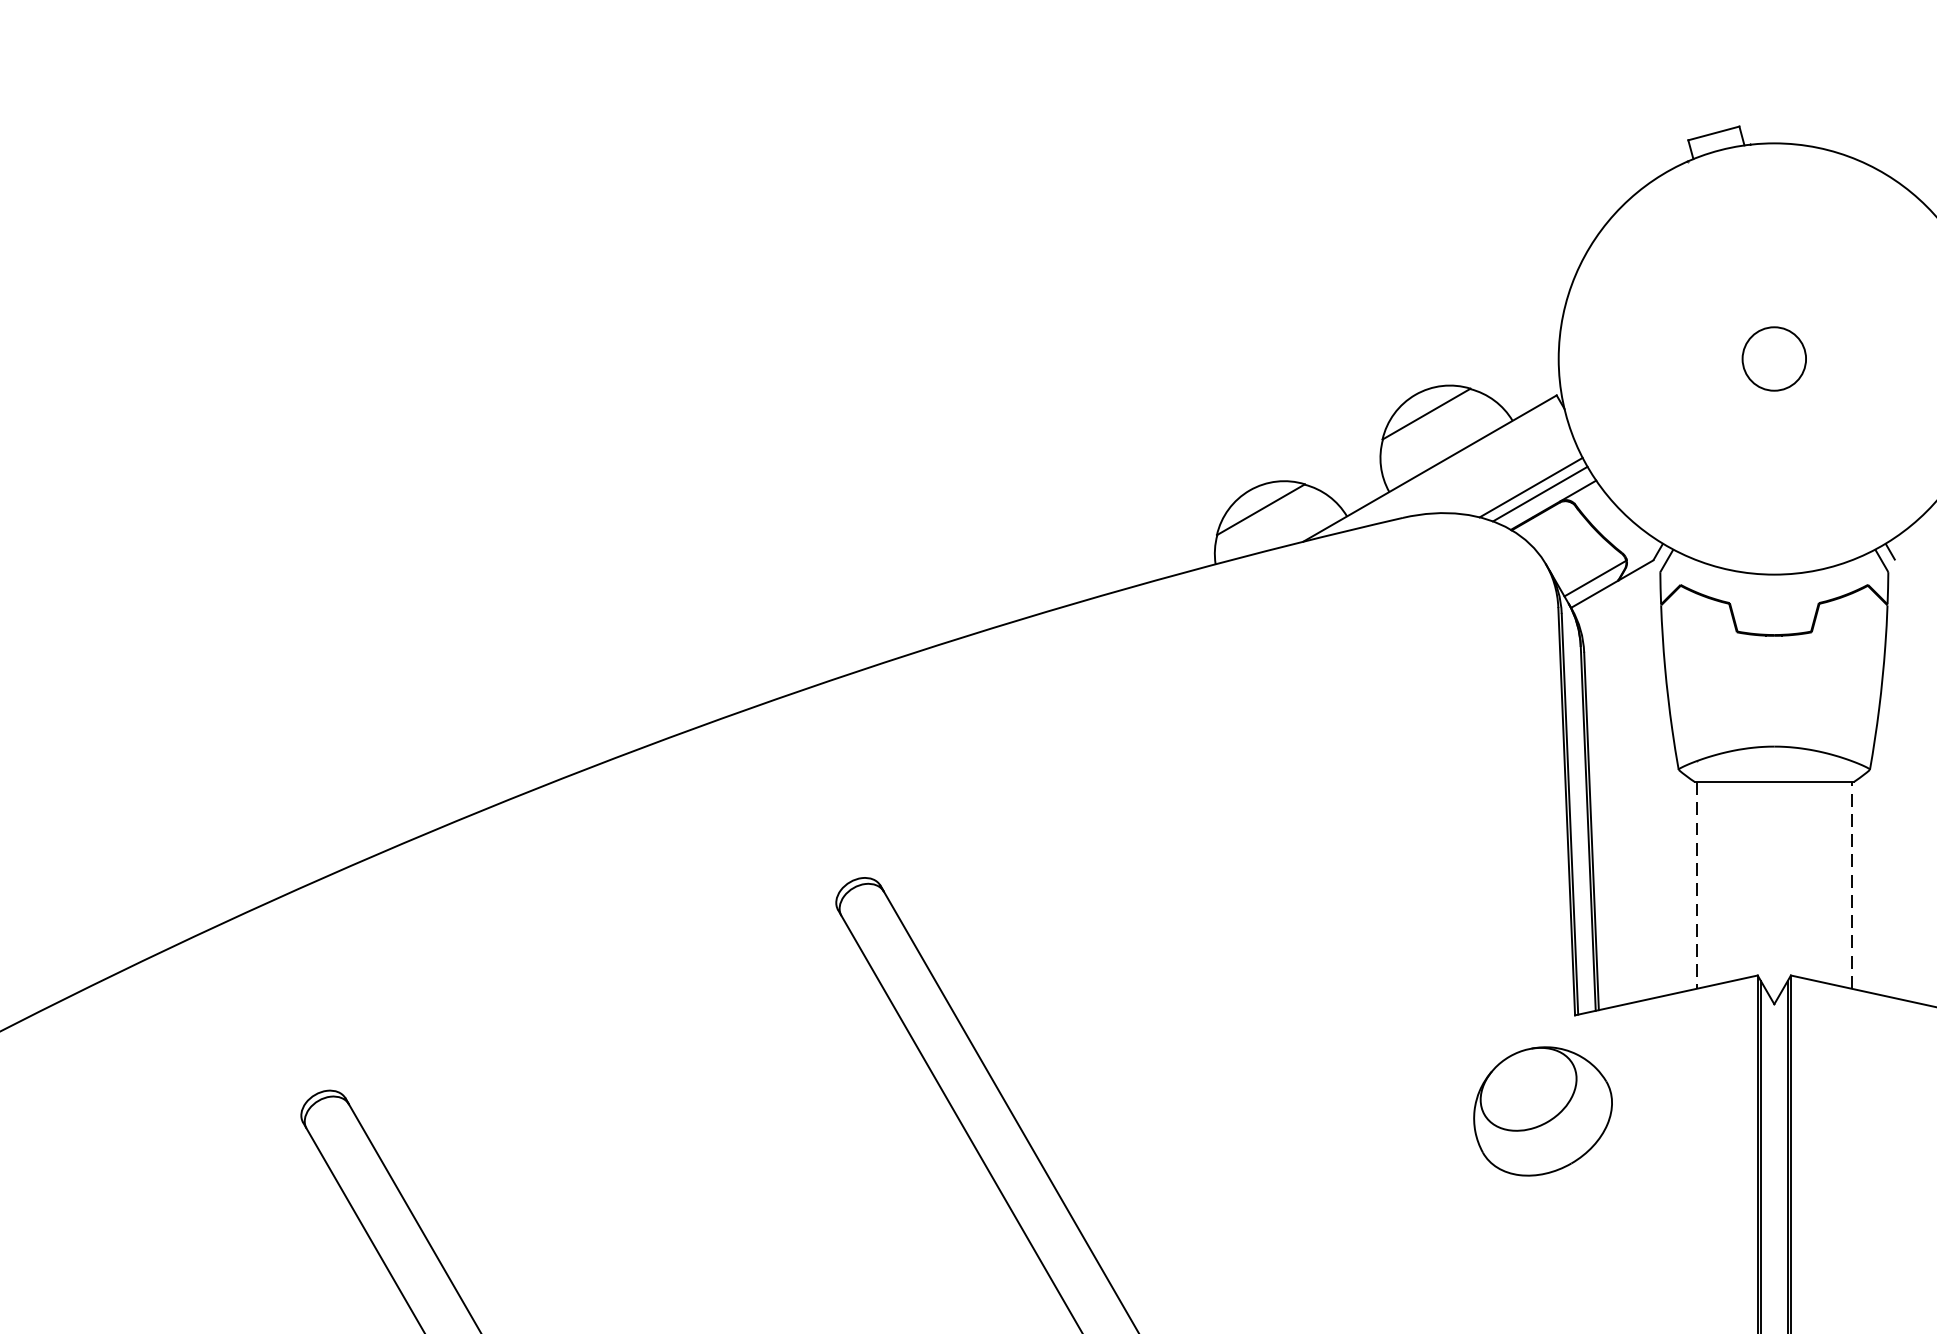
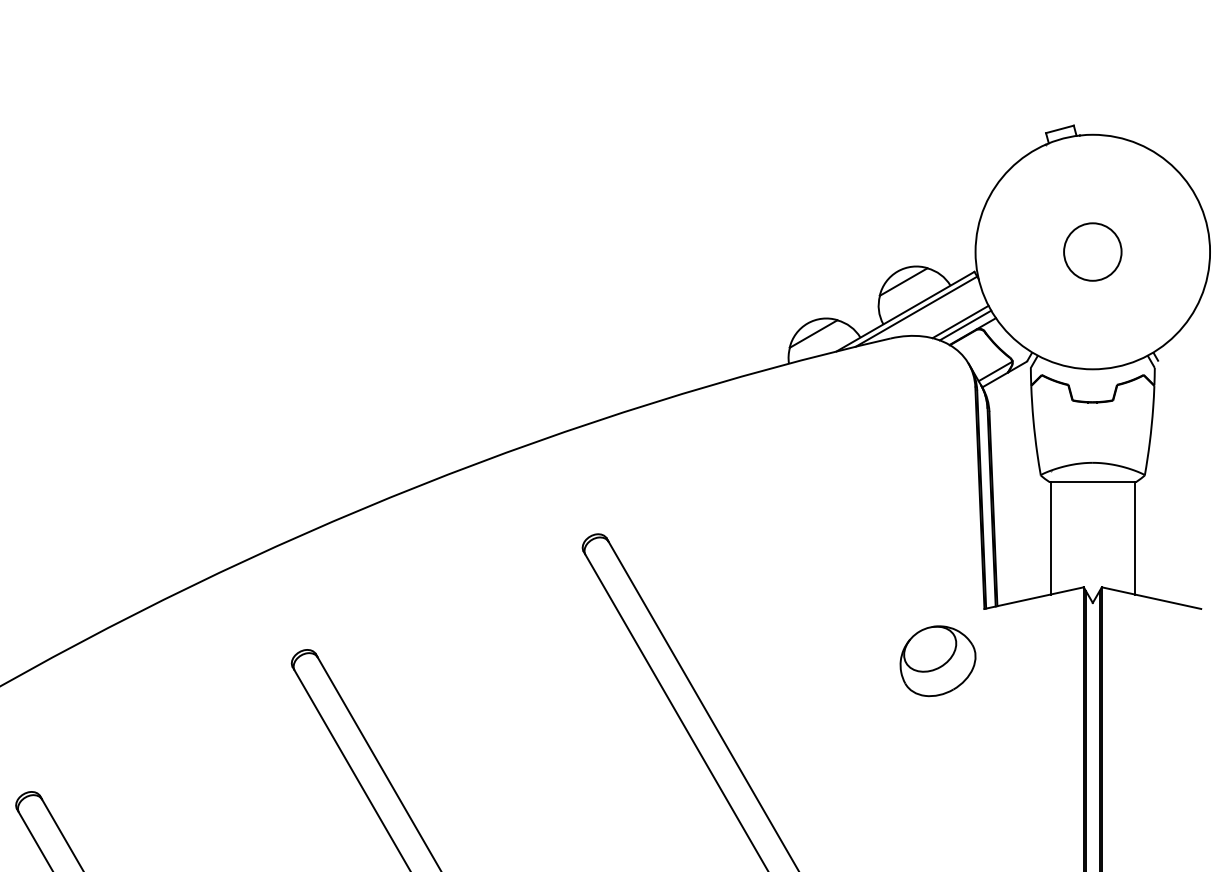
circle: (1773, 357) -> (1092, 251), size x1.67
line: (1450, 468) -> (916, 311), added
line: (1850, 883) -> (1134, 537), dashed -> solid
line: (1696, 885) -> (1050, 538), dashed -> solid
part: (1542, 1111) -> (937, 661), moved

